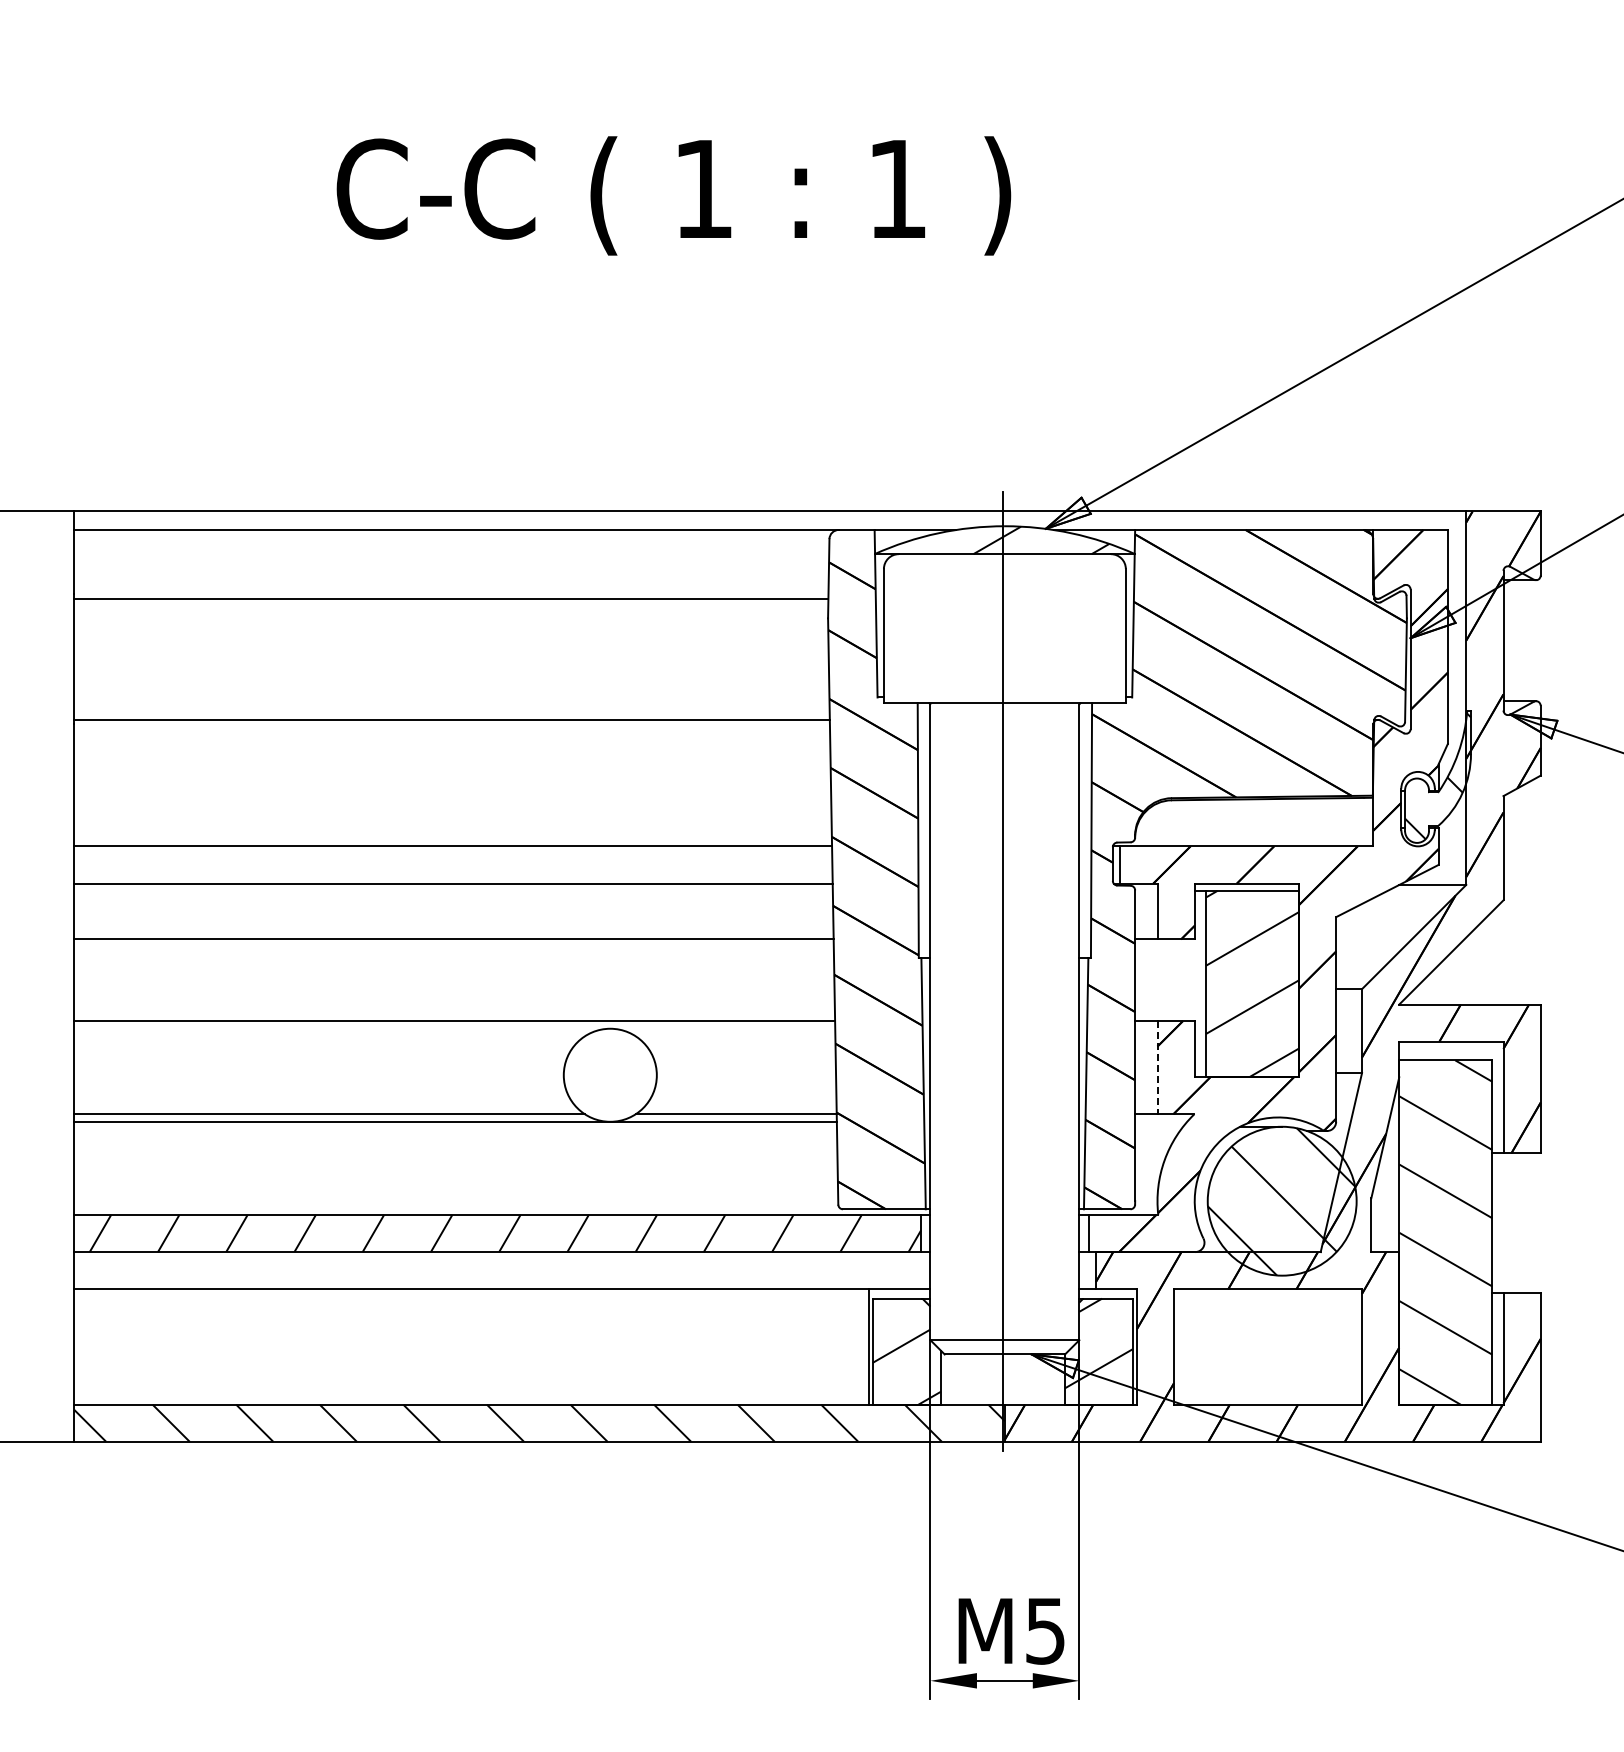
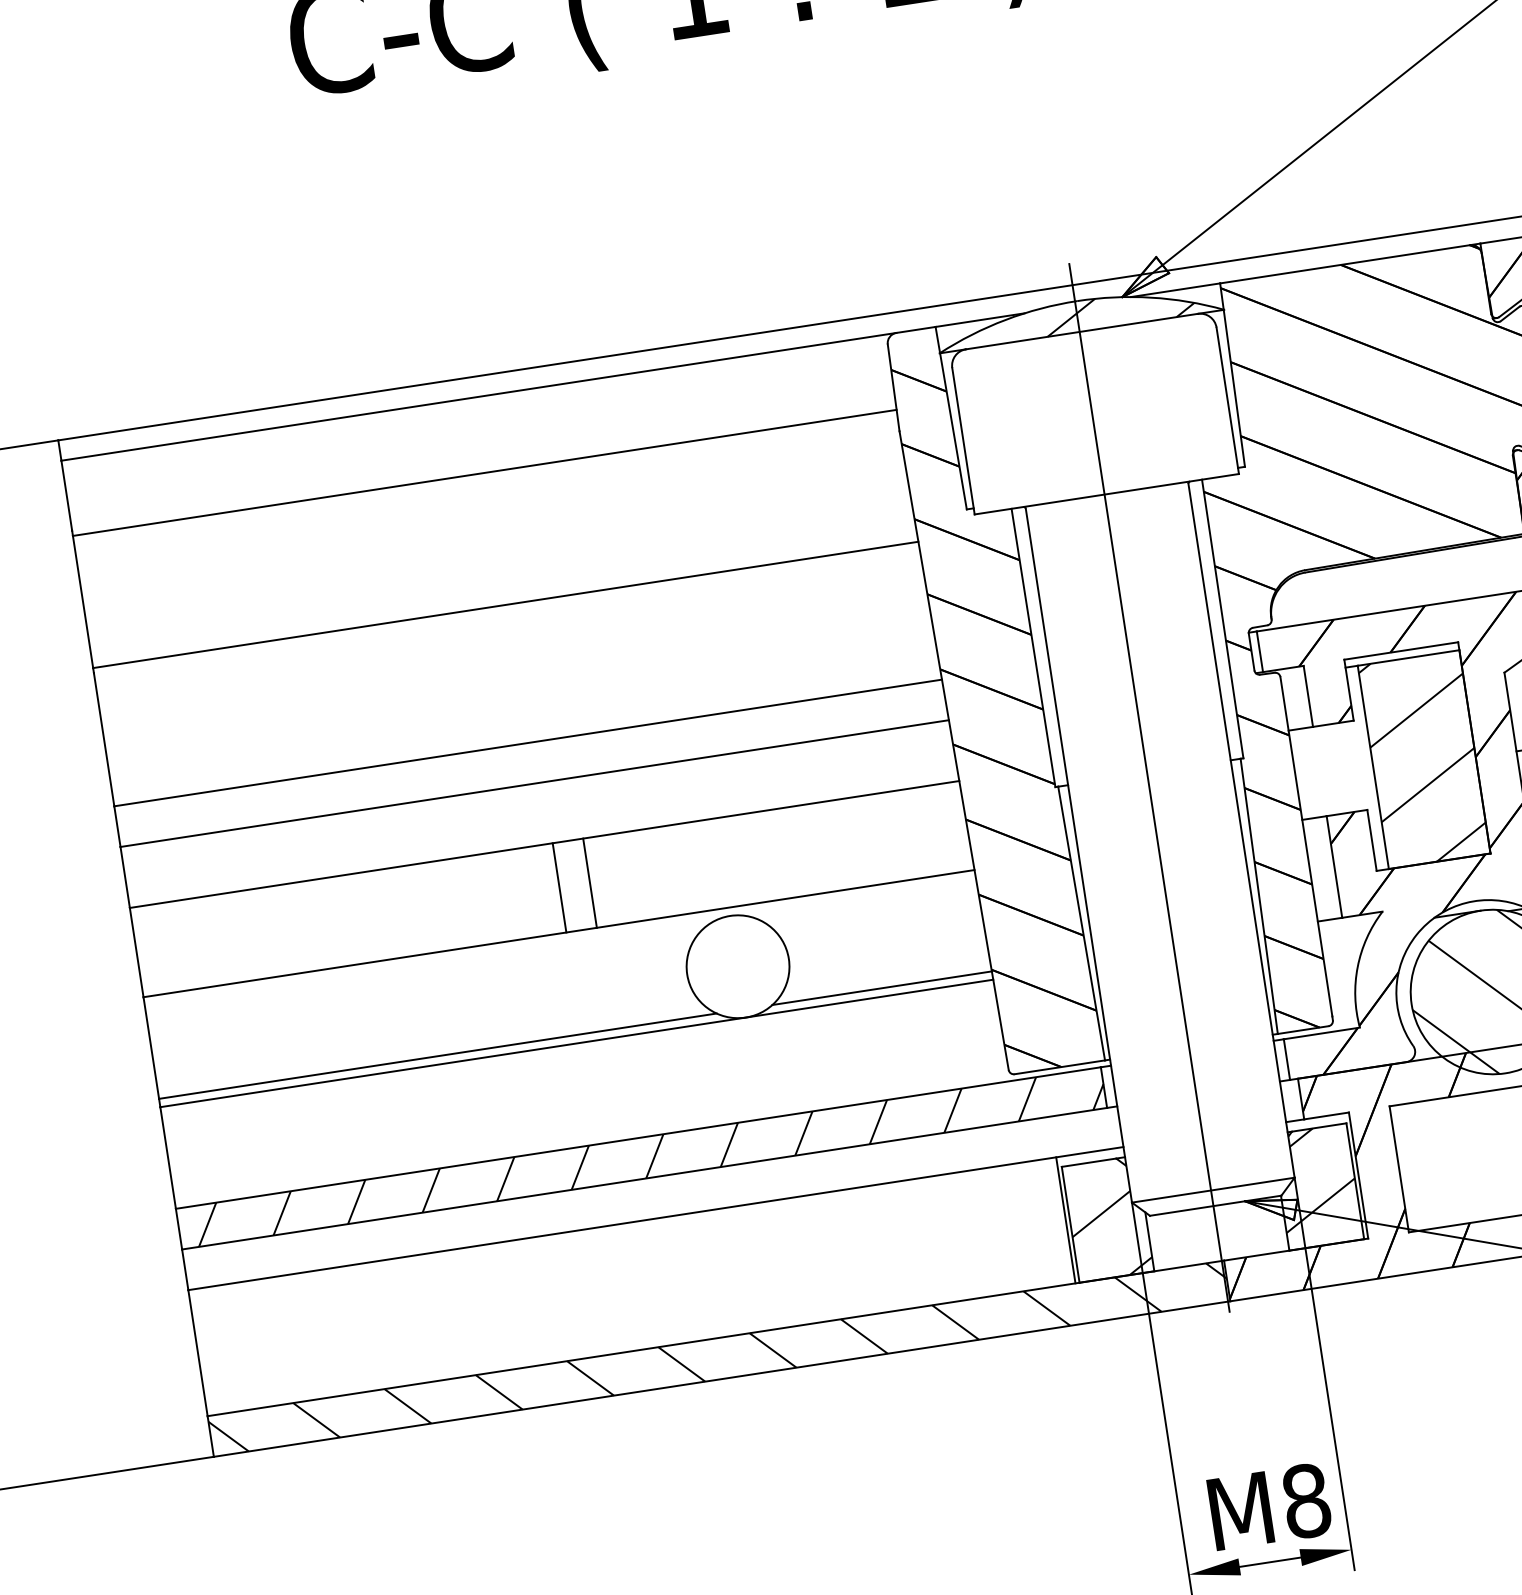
line: (461, 980) -> (559, 888), added
line: (489, 980) -> (590, 883), added
line: (1157, 1067) -> (1334, 866), dashed -> solid
text: (1045, 1630) -> (1306, 1500), 5 -> 8

